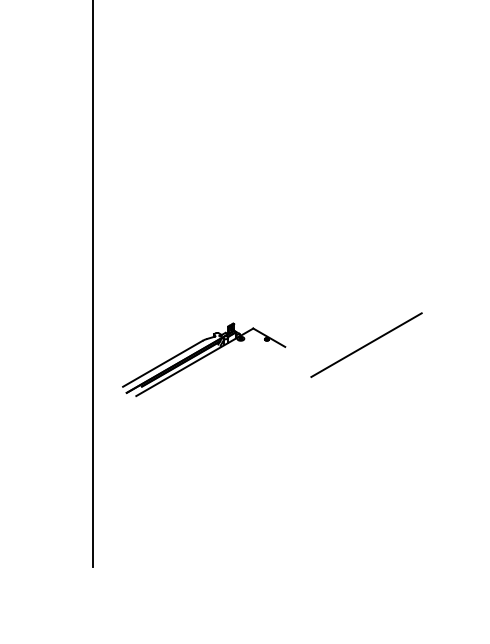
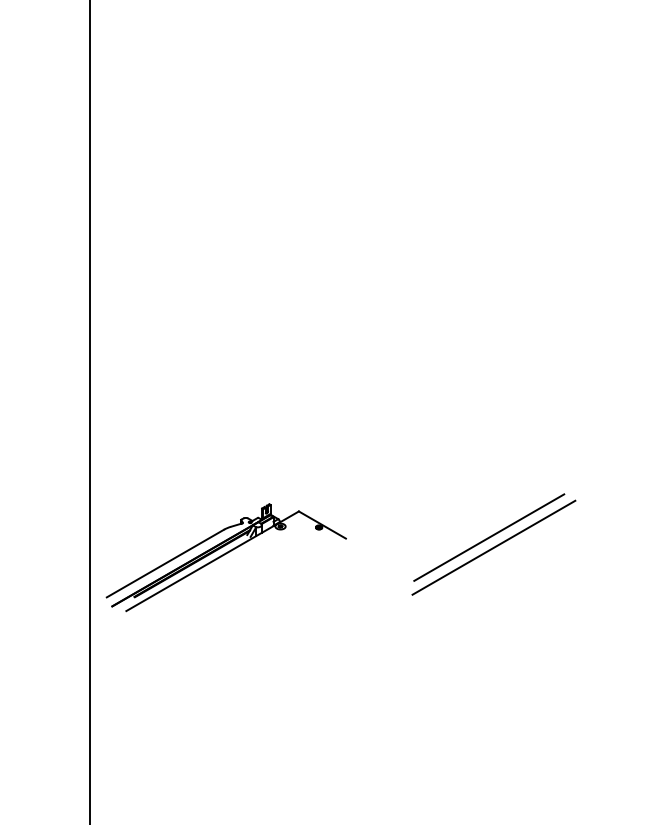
line: (363, 337) -> (489, 536), added
part: (204, 359) -> (226, 557), moved

